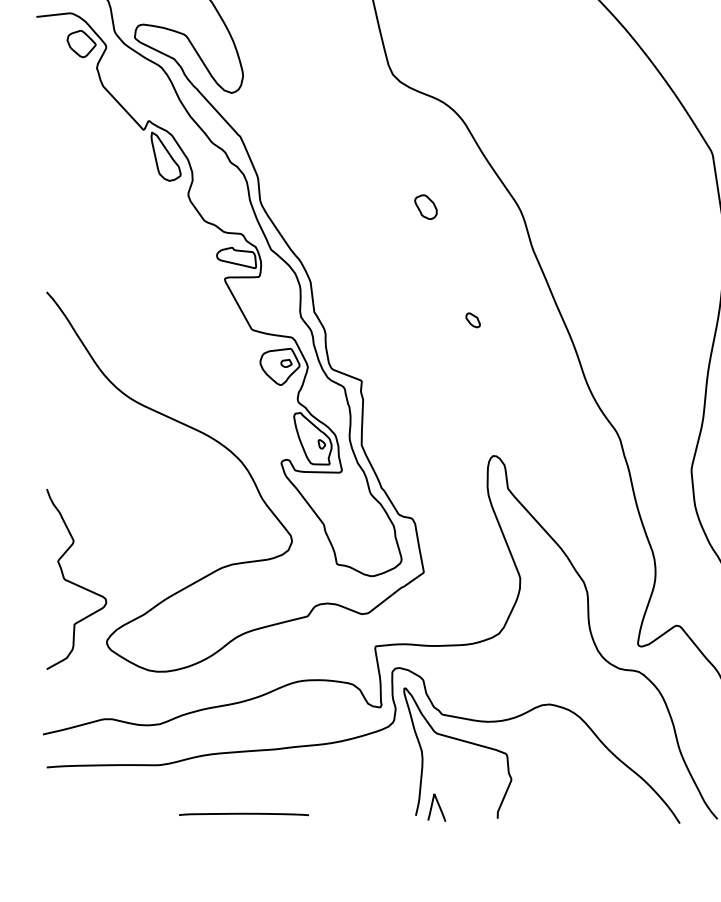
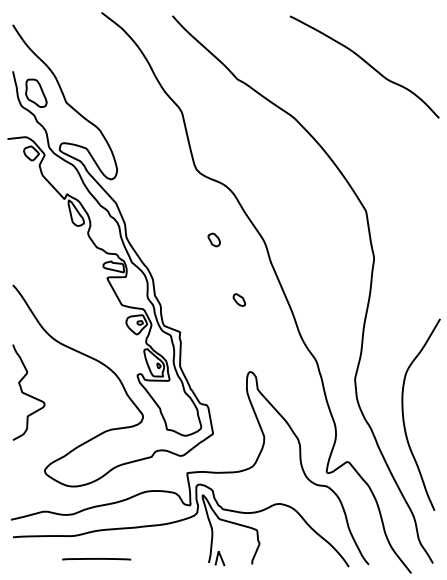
part: (471, 319) -> (238, 299), size x1.6
curve: (74, 581) -> (27, 393), moved
line: (243, 814) -> (96, 559), moved

